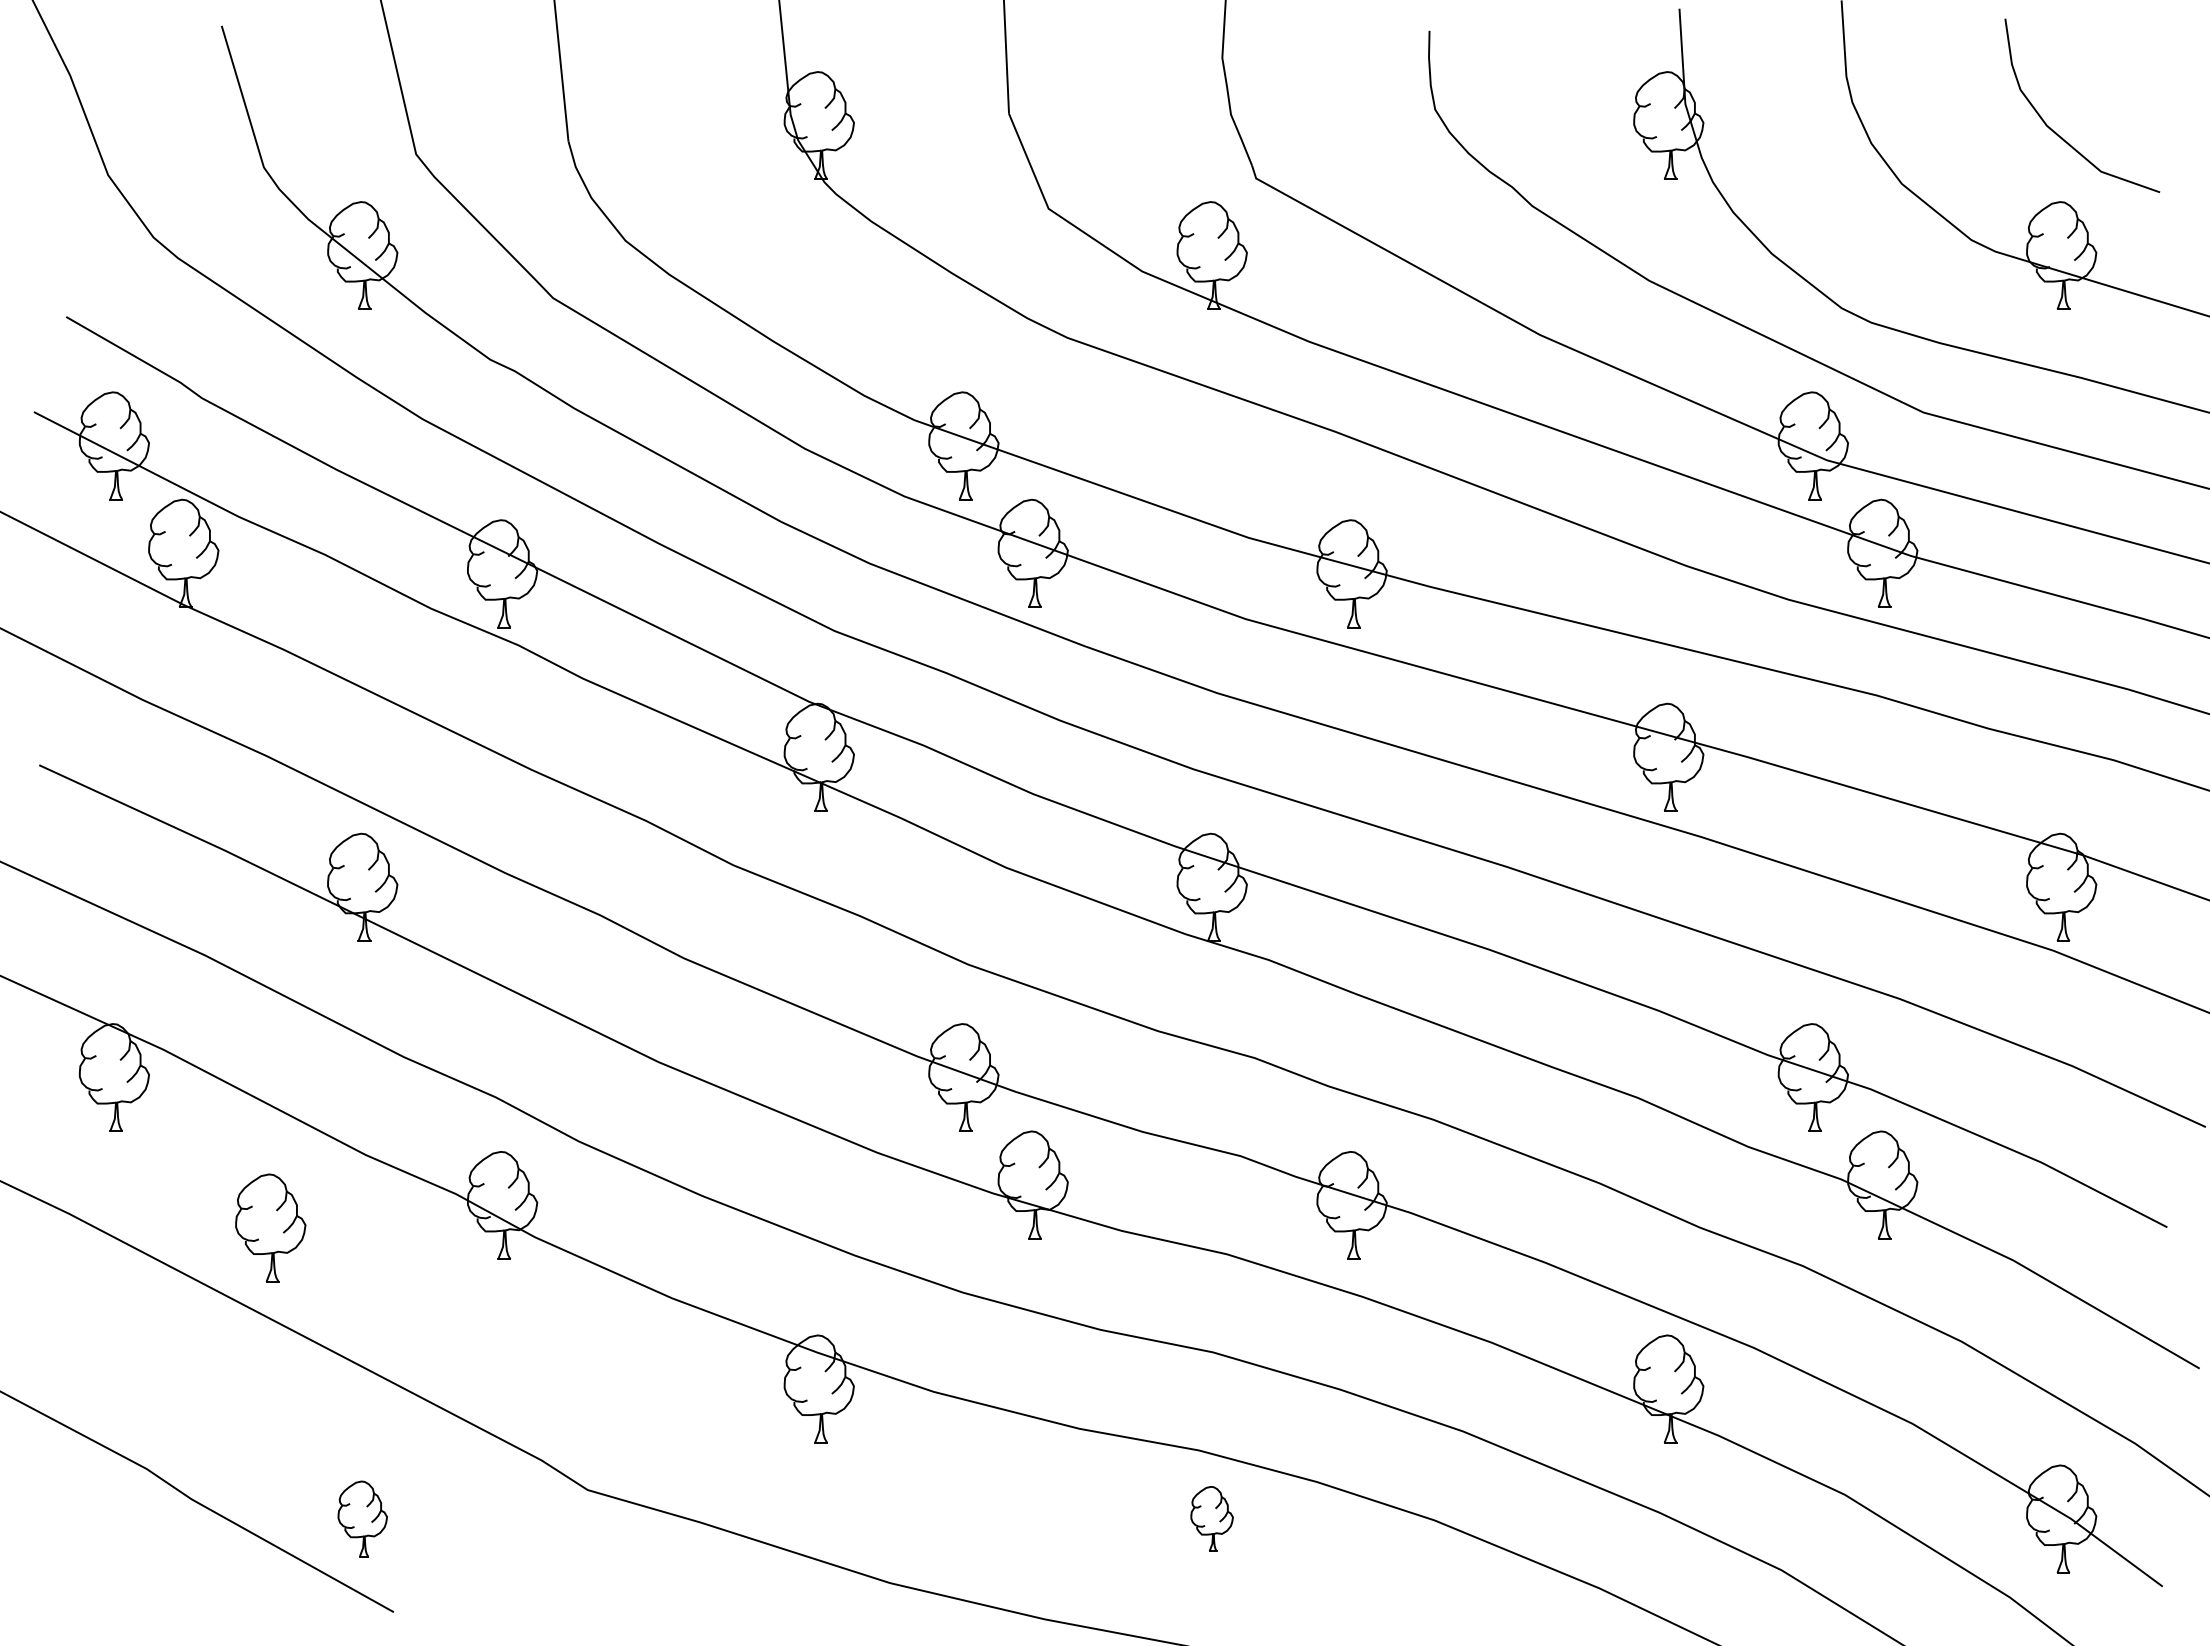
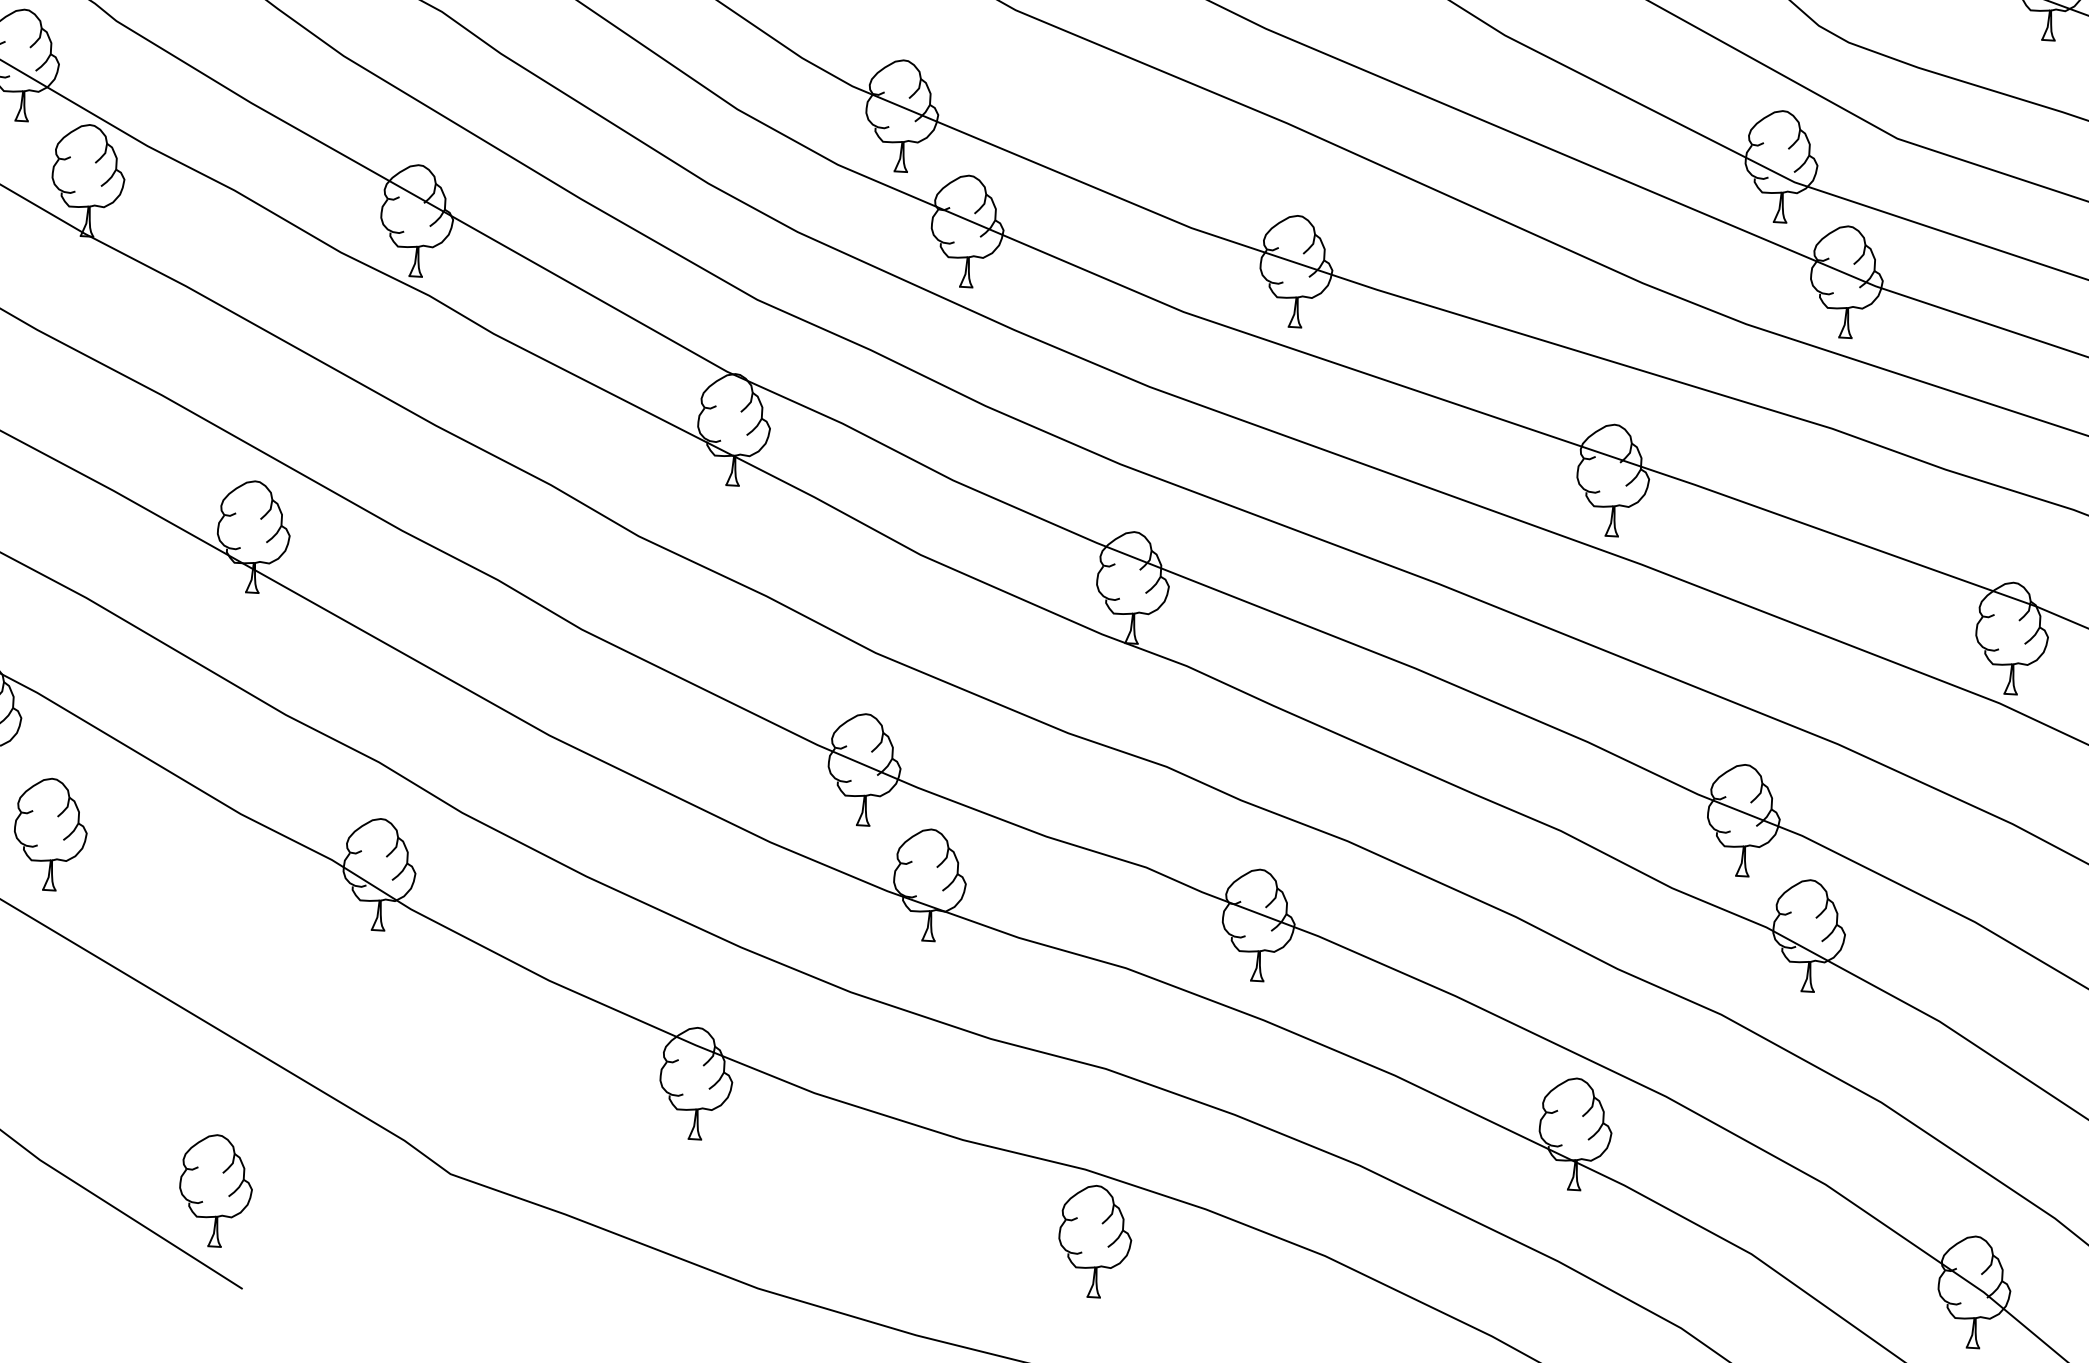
part: (270, 1227) -> (50, 833), moved
part: (362, 1518) -> (215, 1190), size x1.43
part: (1211, 1518) -> (1094, 1240), size x1.67

